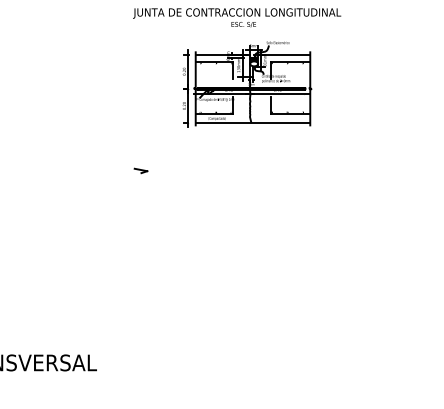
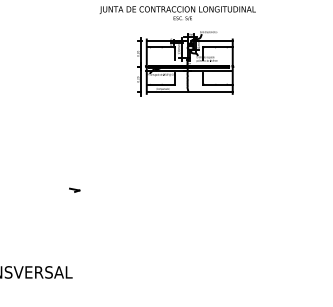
part: (140, 169) -> (74, 189), moved

